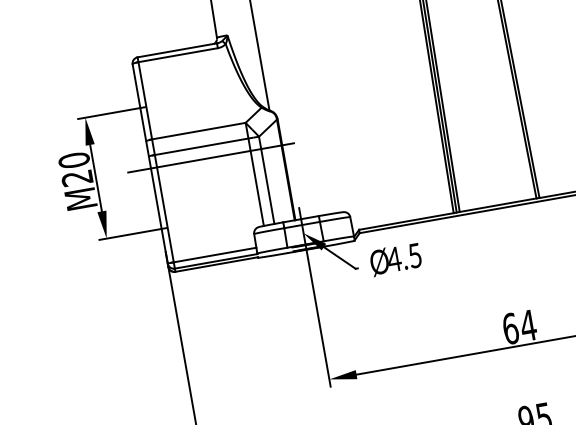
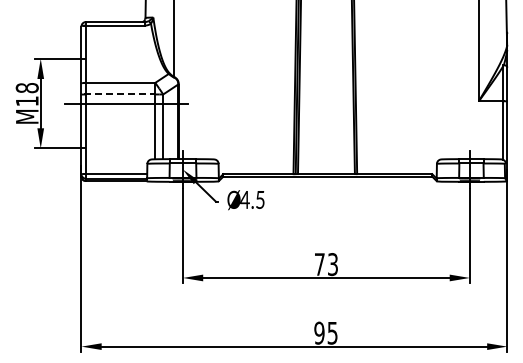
line: (201, 146) -> (120, 94), solid -> dashed
text: (74, 169) -> (26, 94), M20 -> M18
text: (519, 327) -> (326, 264), 64 -> 73

